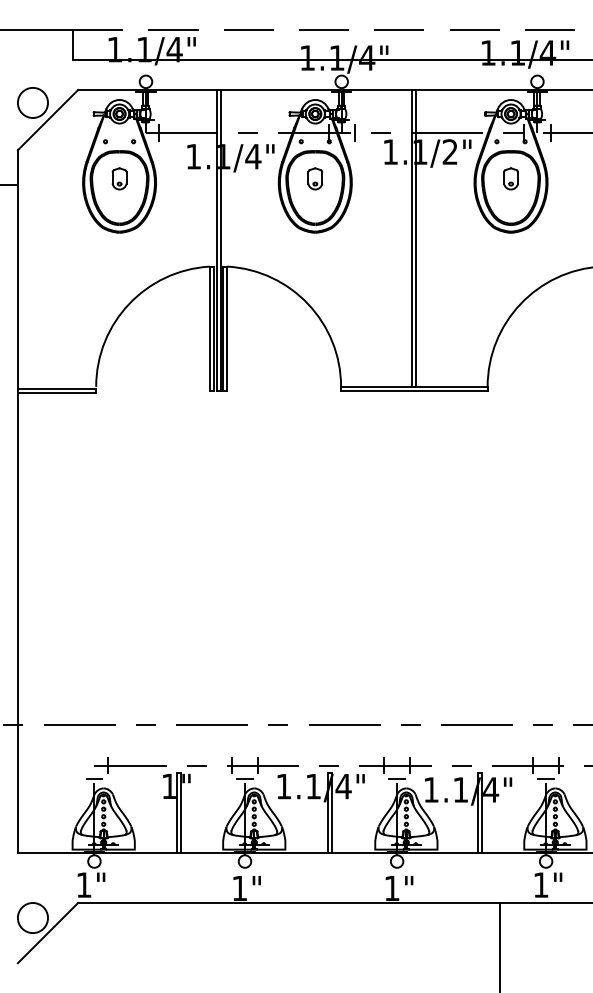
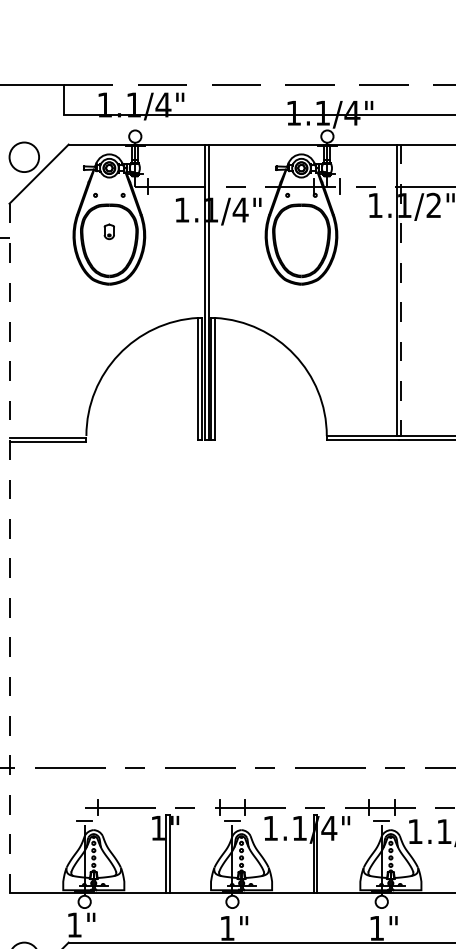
part: (119, 178) -> (109, 231), size x0.7
part: (315, 178) -> (301, 231), removed
line: (416, 238) -> (400, 290), solid -> dashed
line: (17, 502) -> (9, 549), solid -> dashed

